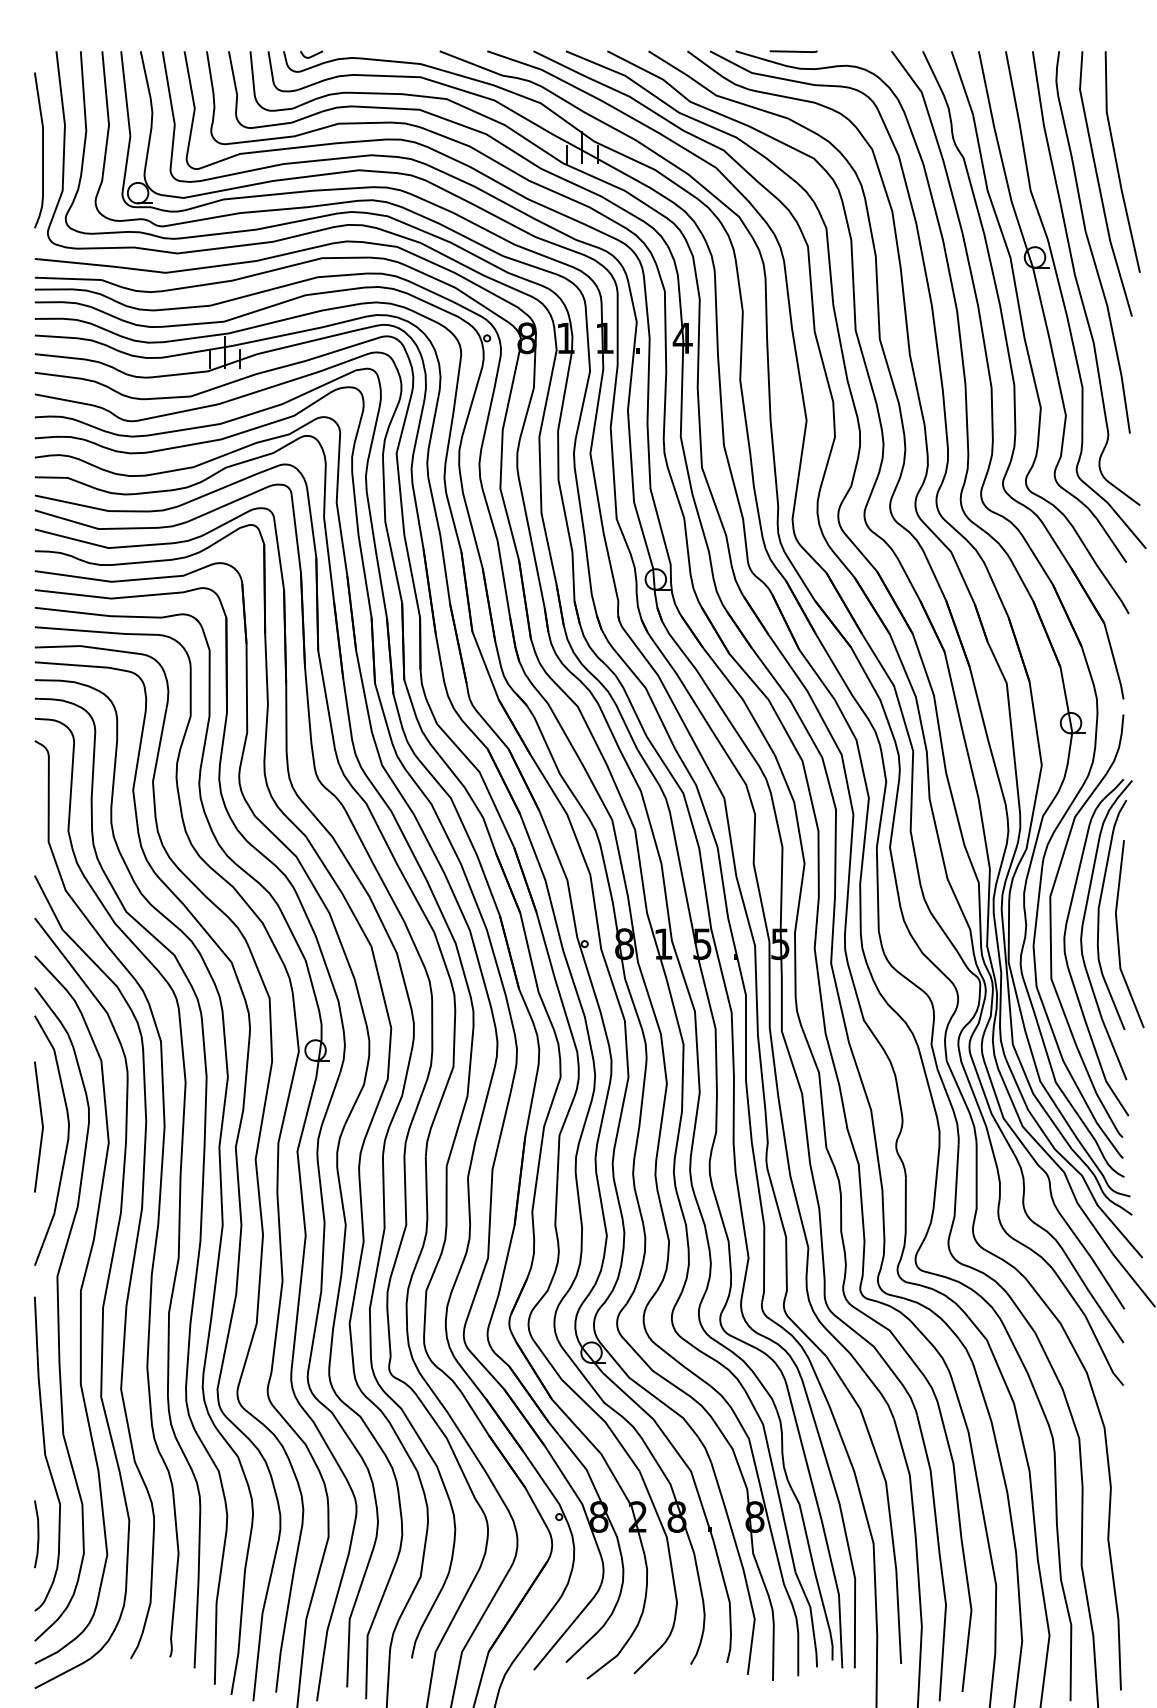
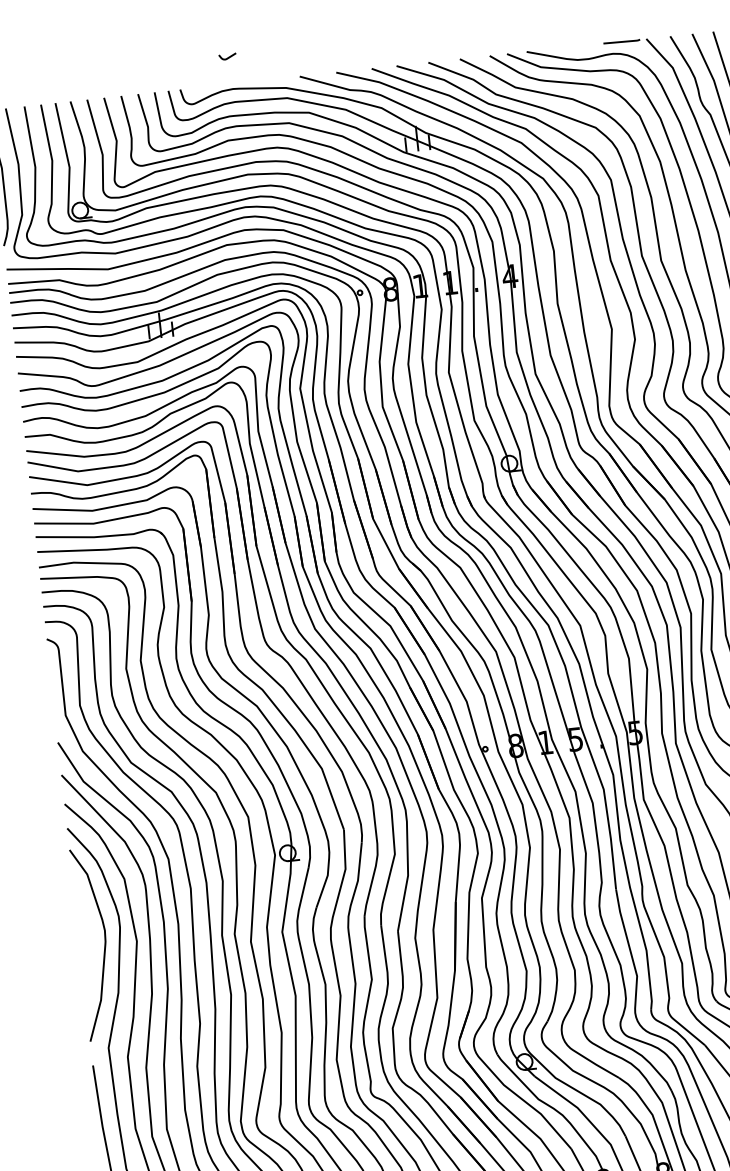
line: (793, 51) -> (621, 41), moved
curve: (311, 55) -> (227, 57), moved
line: (41, 1125) -> (83, 933), removed

